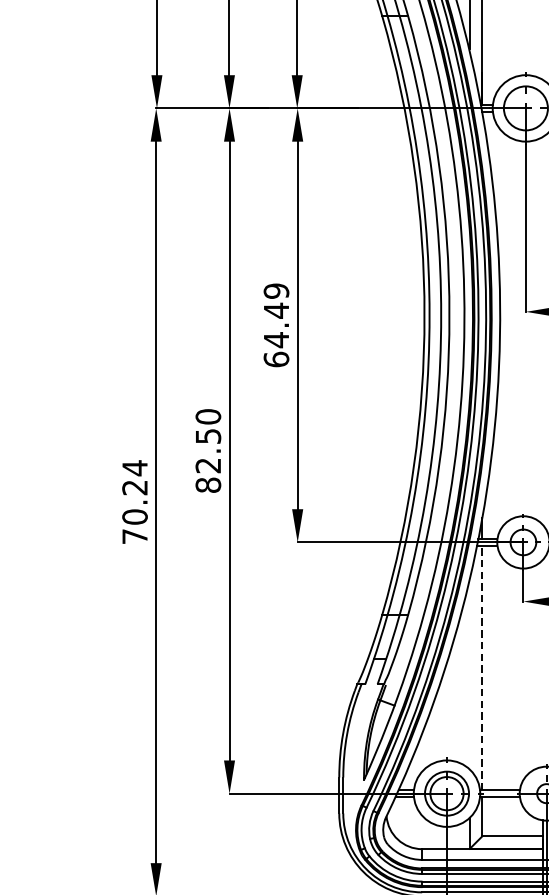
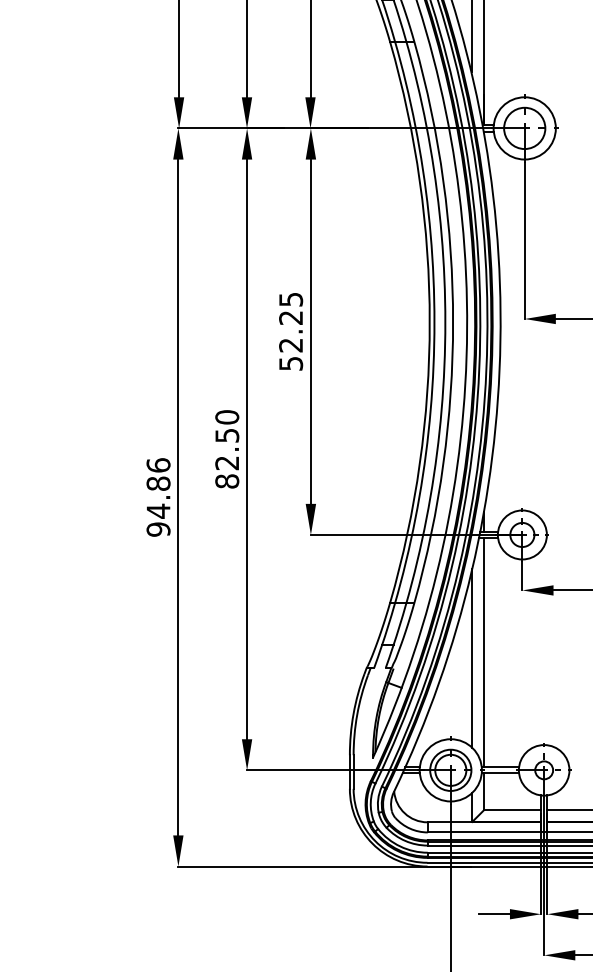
text: (276, 325) -> (291, 331), 64.49 -> 52.25
text: (134, 501) -> (158, 496), 70.24 -> 94.86
line: (481, 667) -> (483, 652), dashed -> solid
line: (470, 674) -> (472, 658), added

